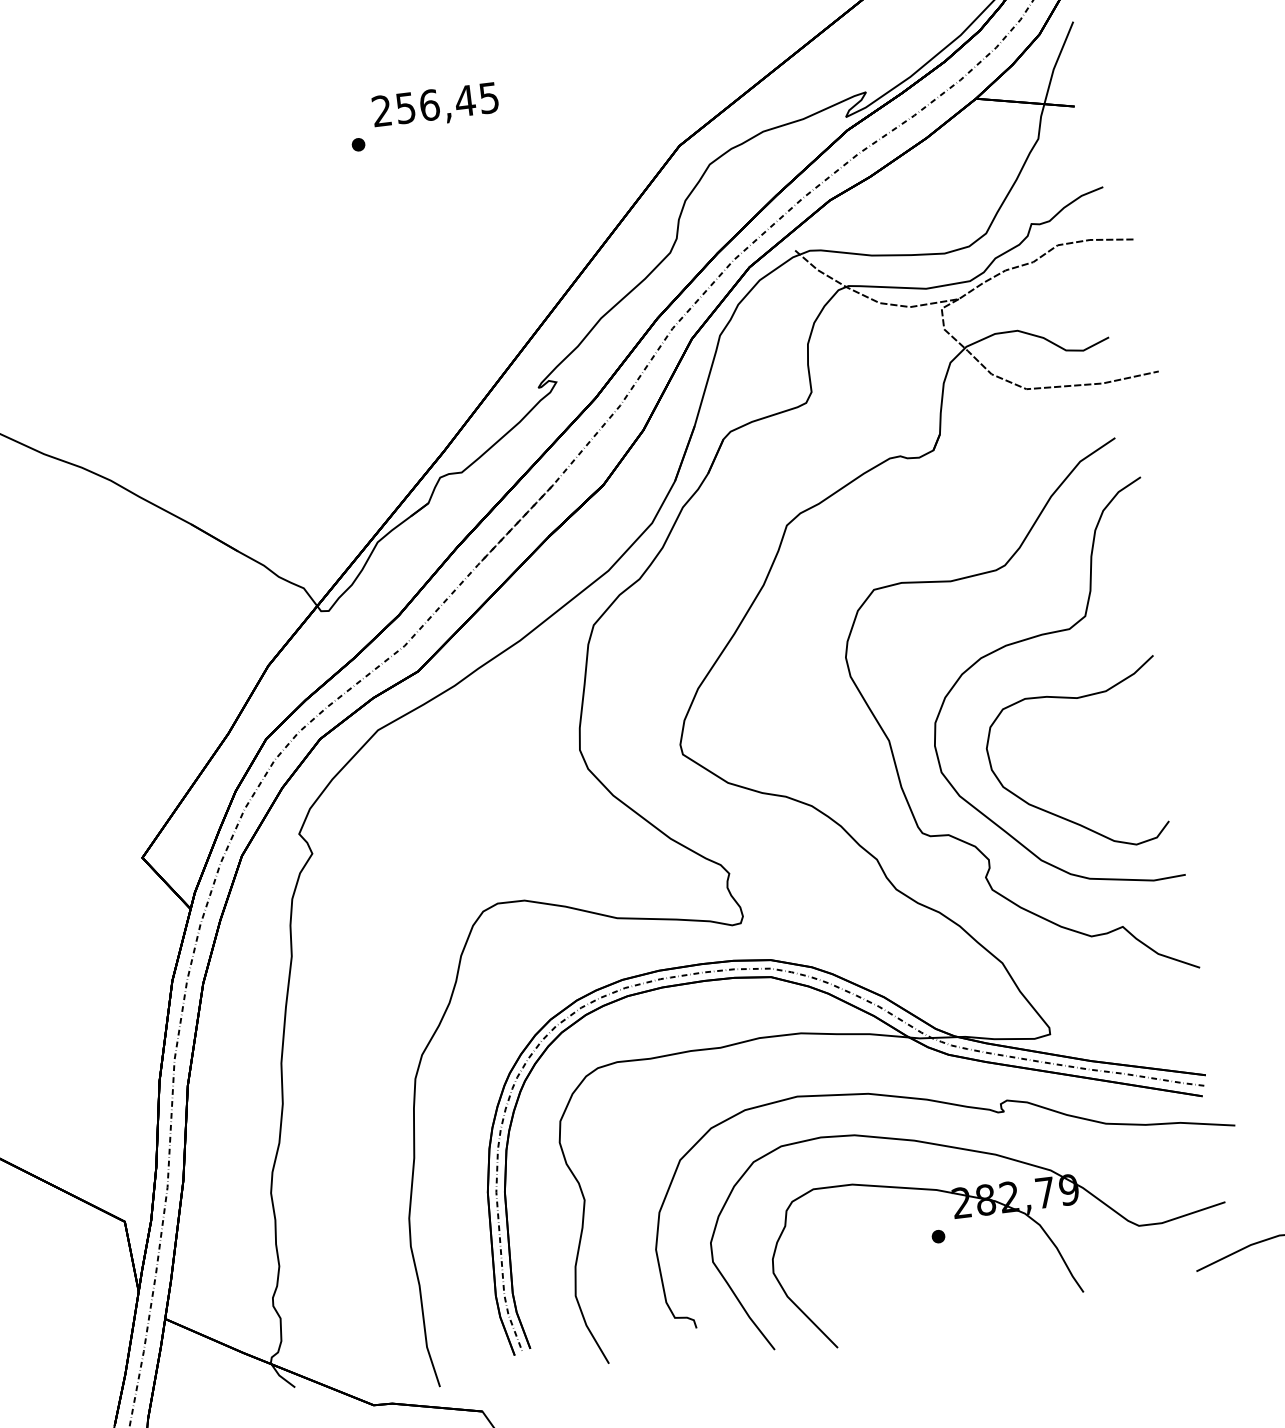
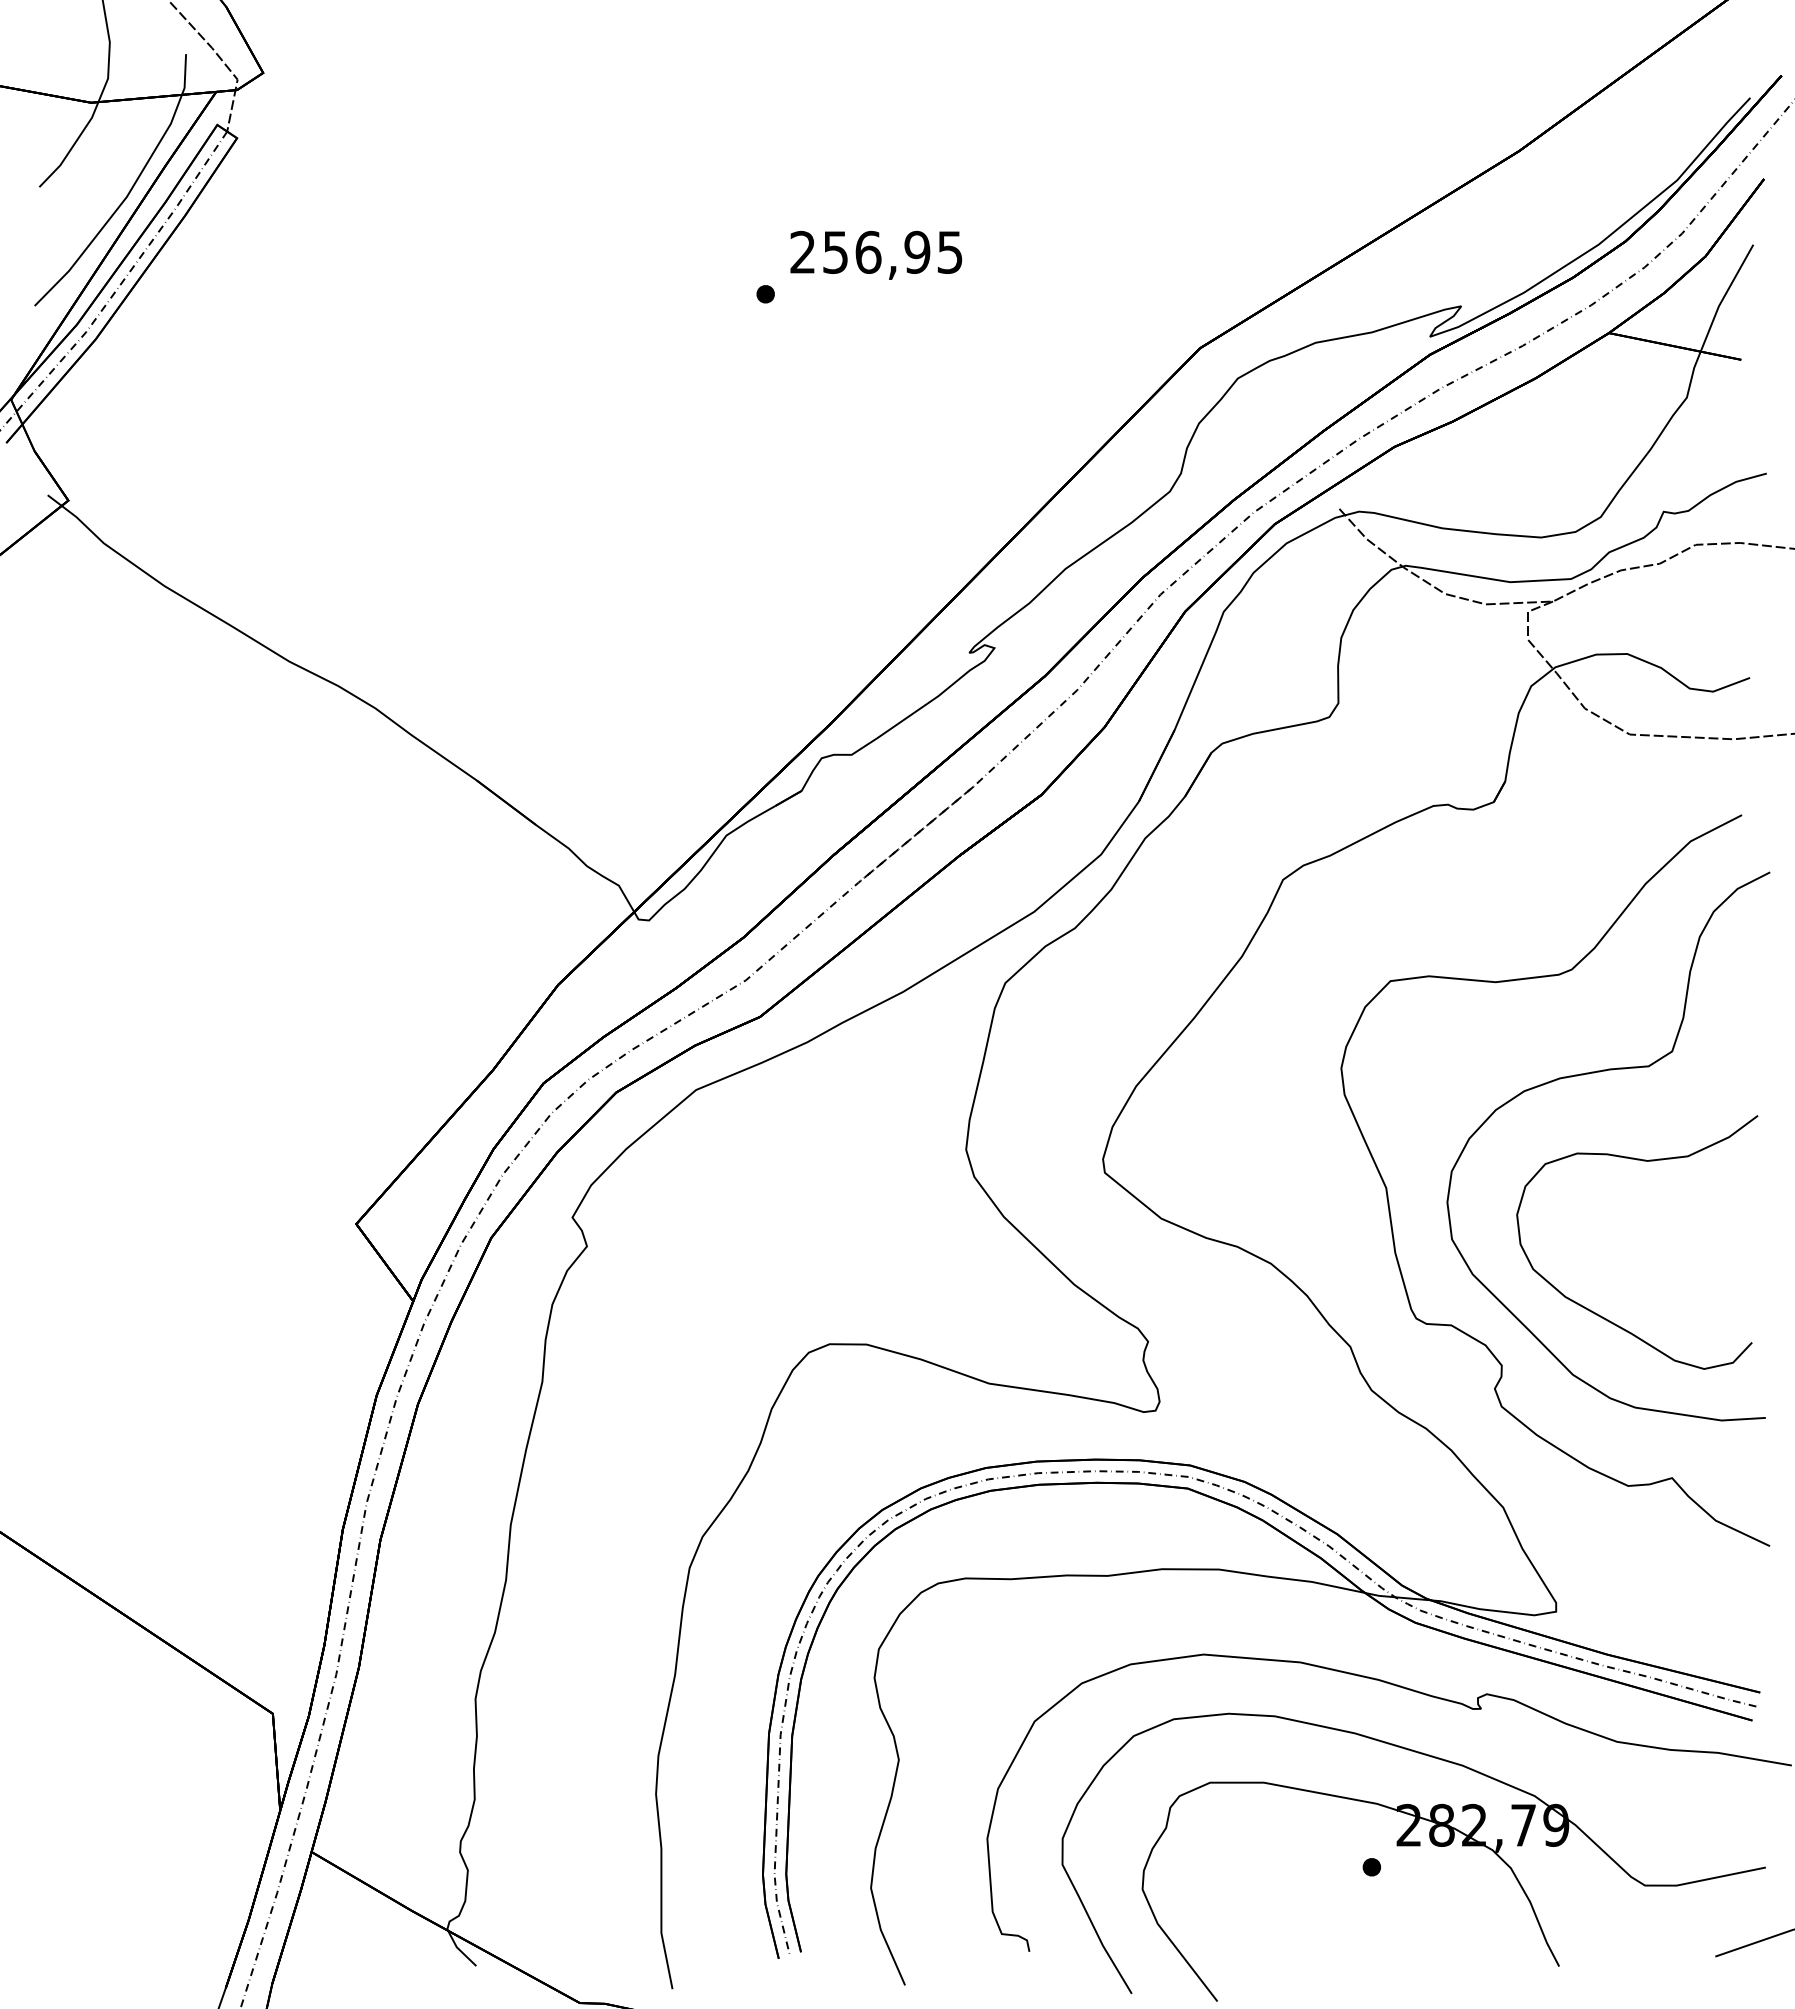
text: (464, 100) -> (916, 251), 256,45 -> 256,95

